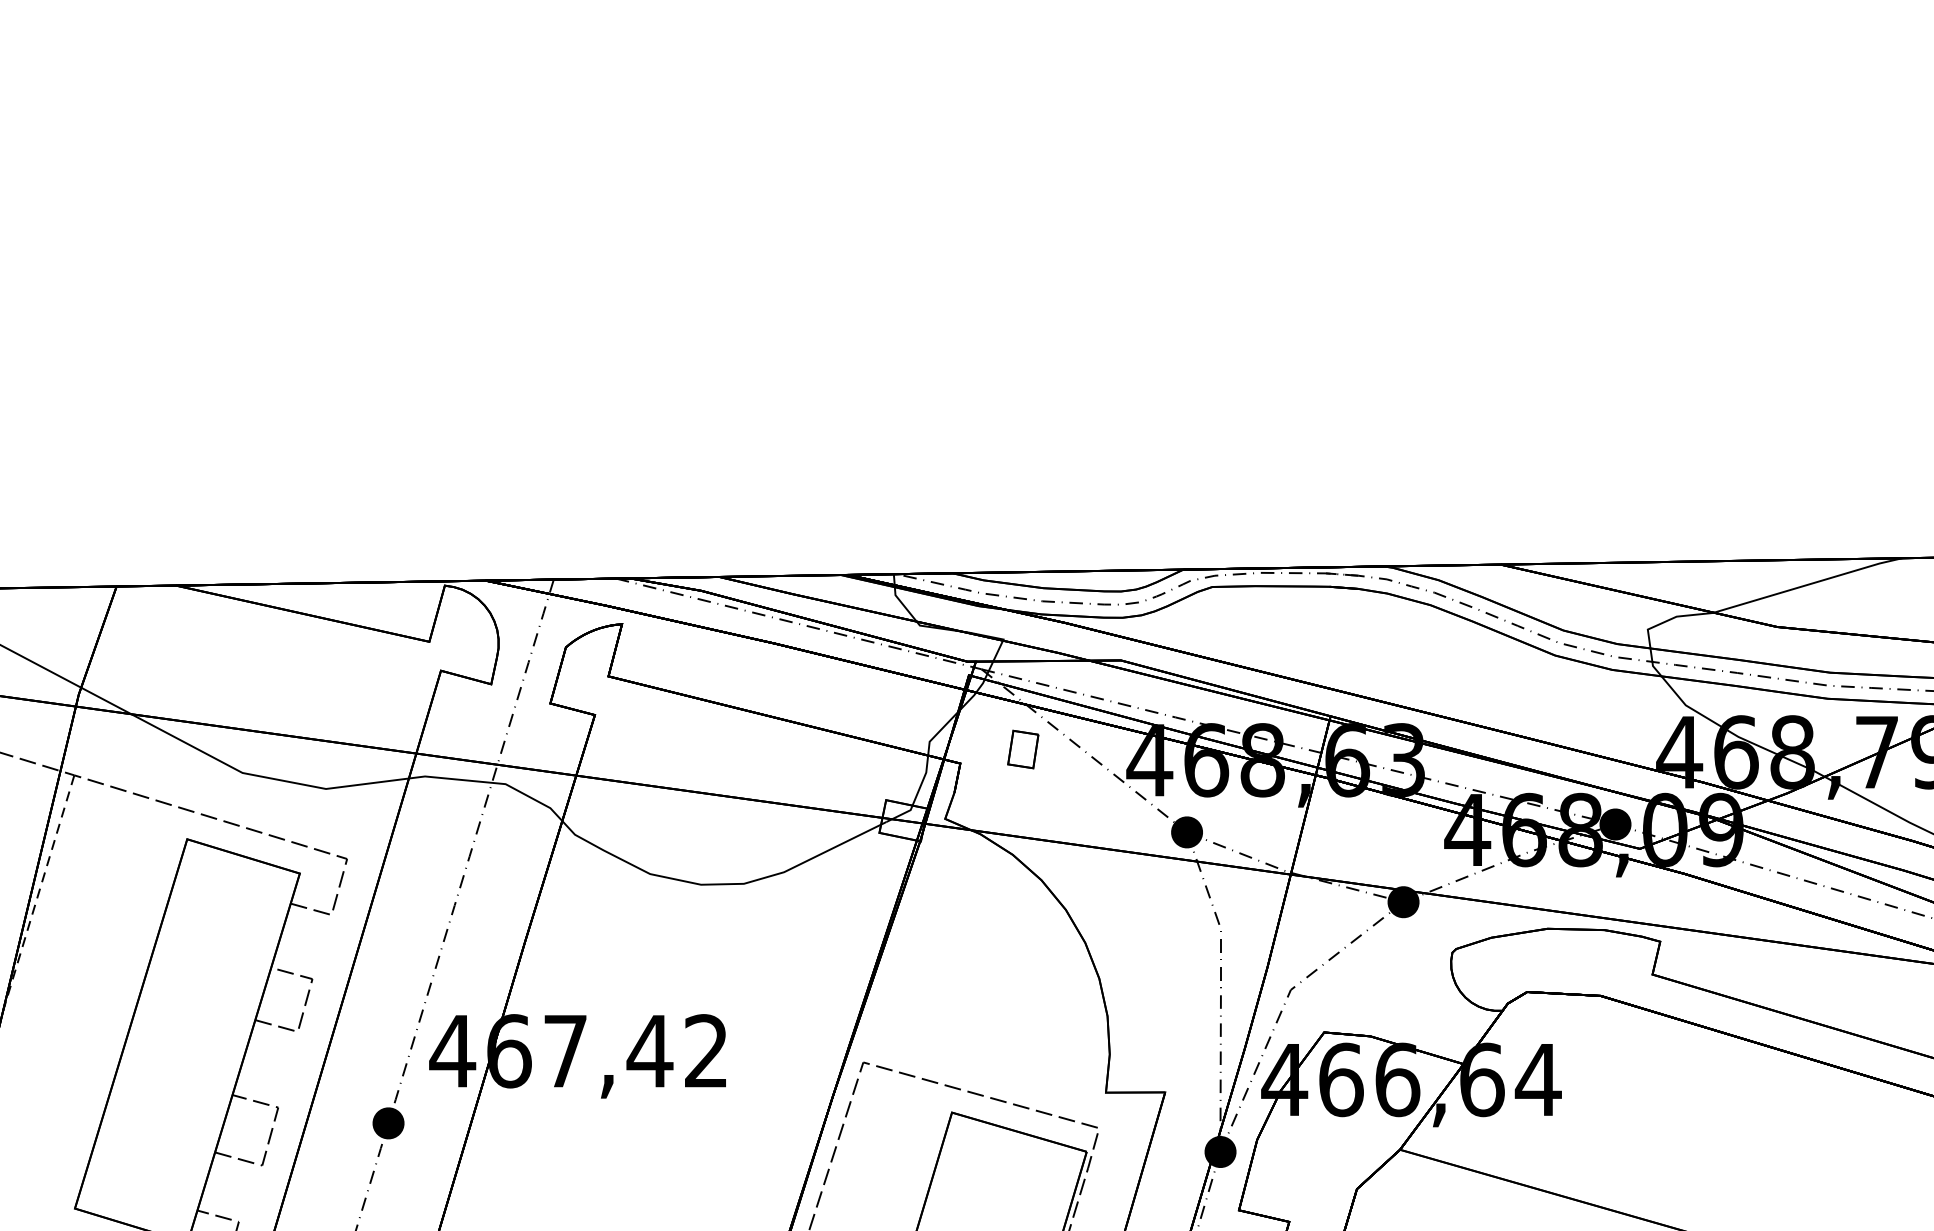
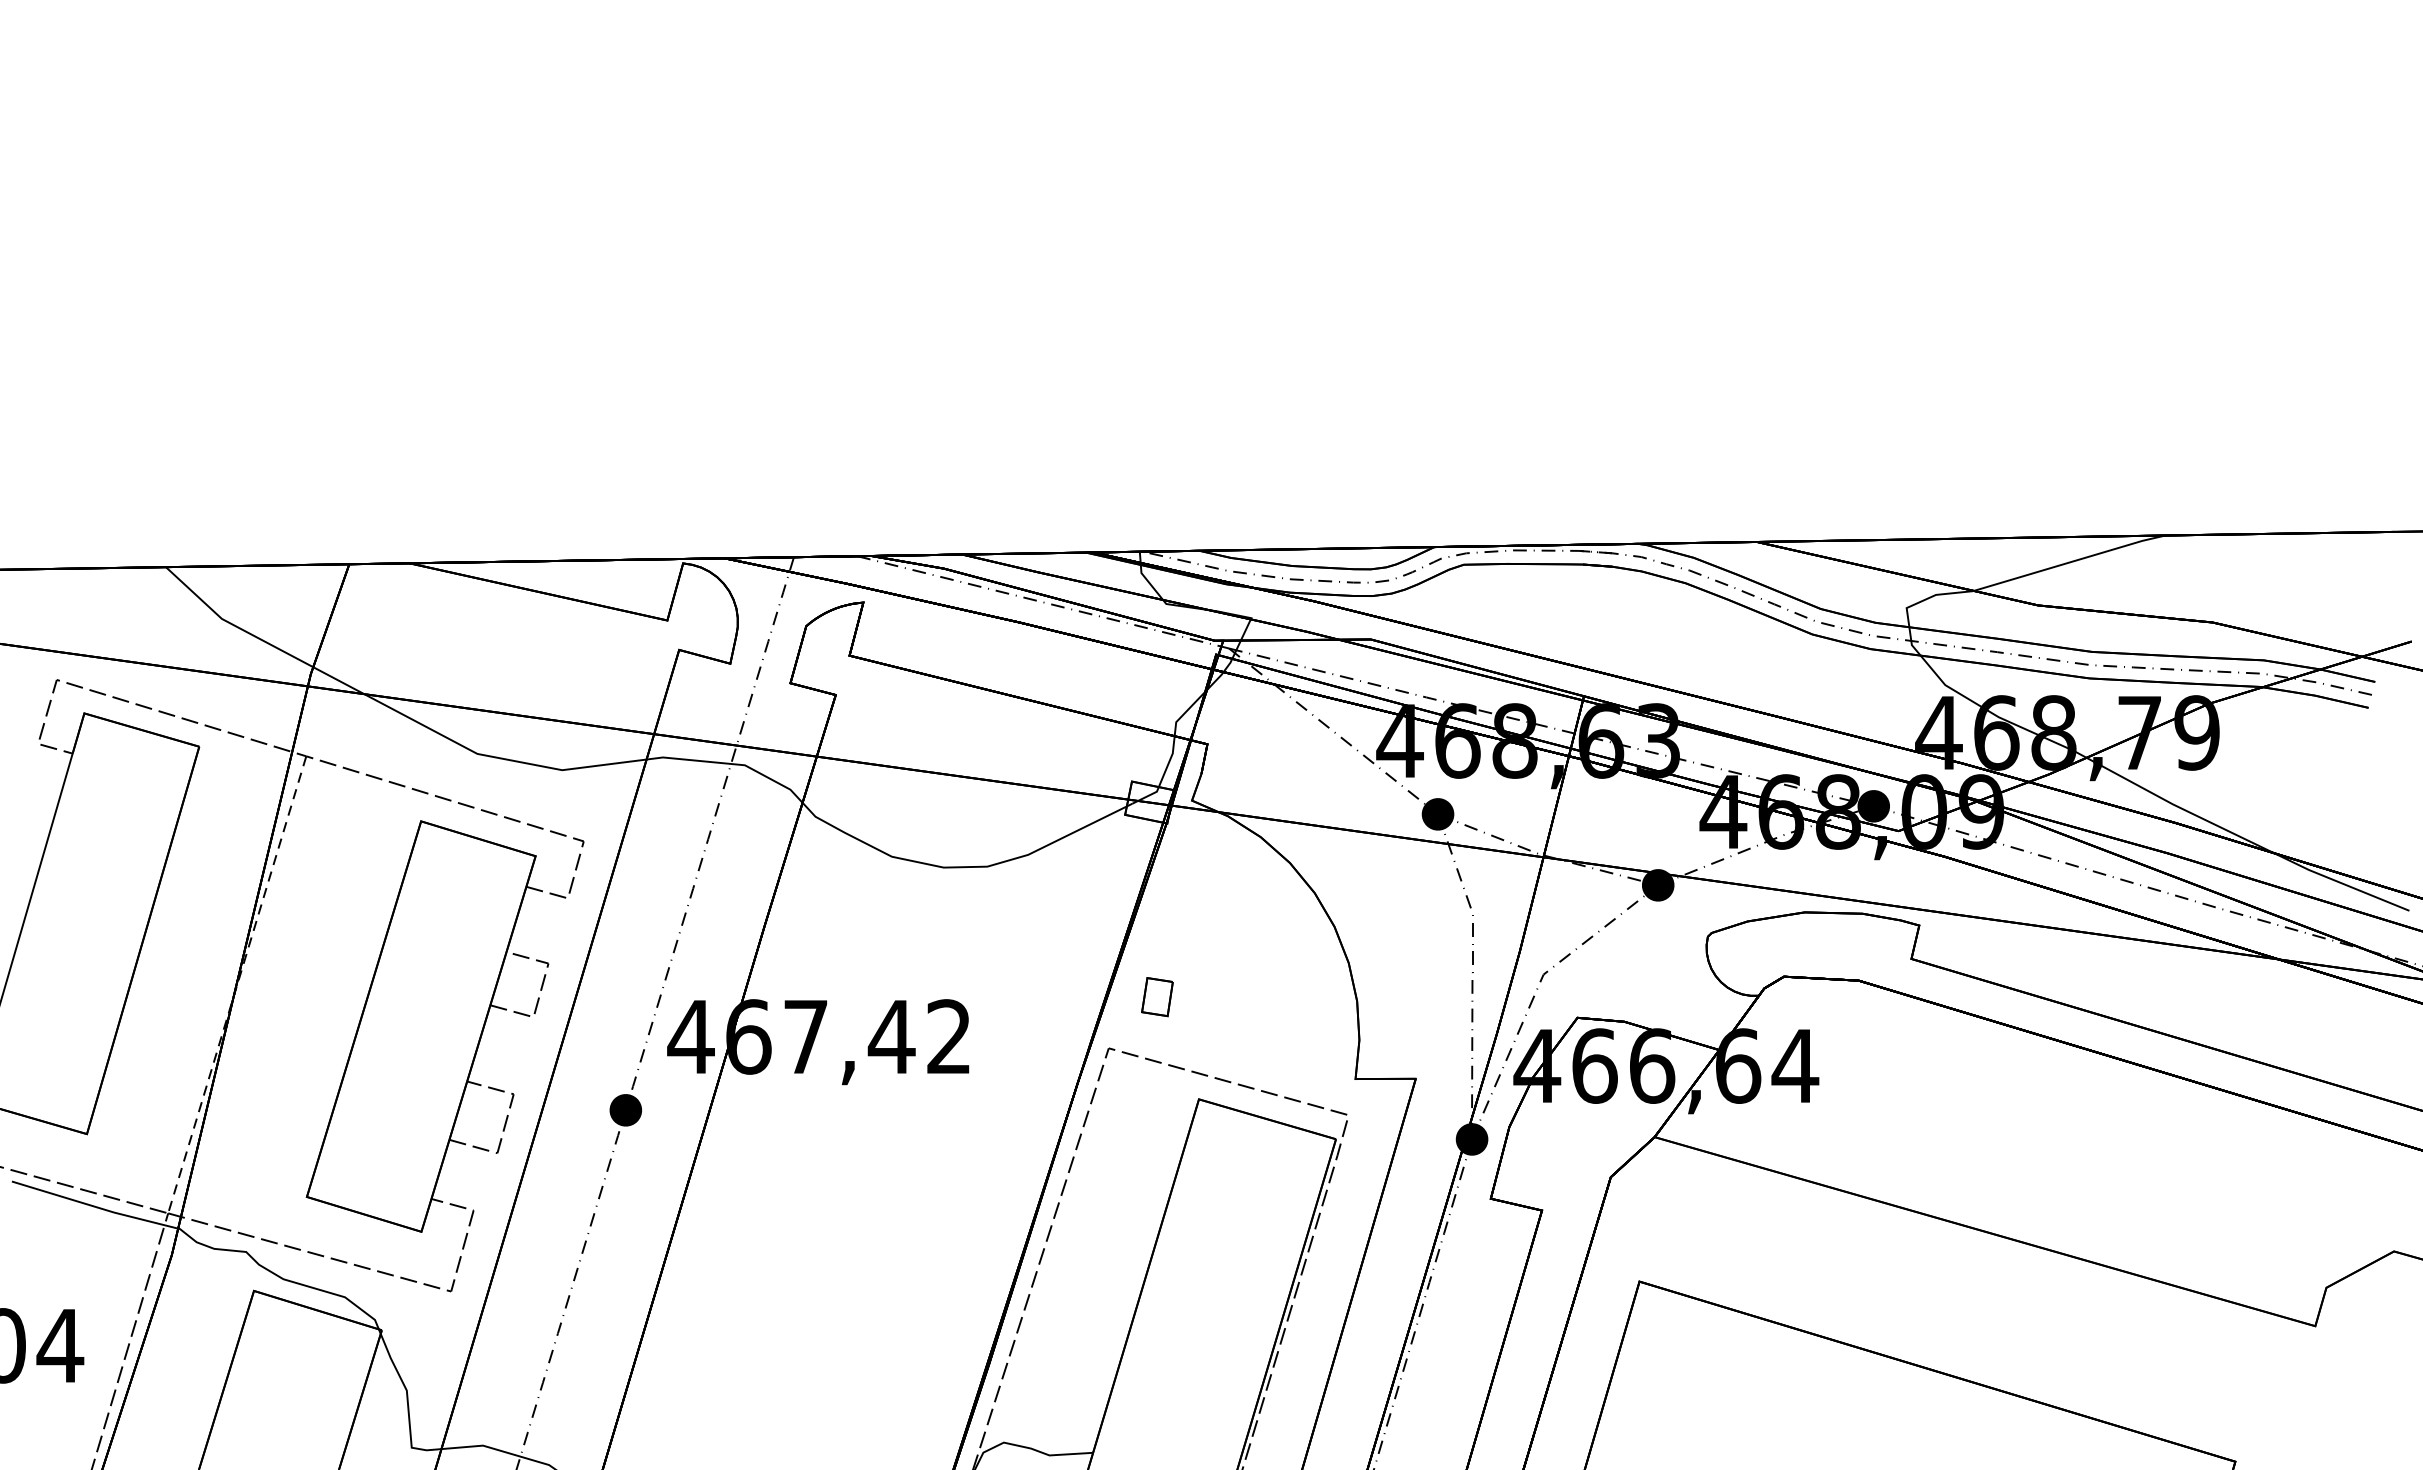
part: (1023, 749) -> (1157, 997), moved

